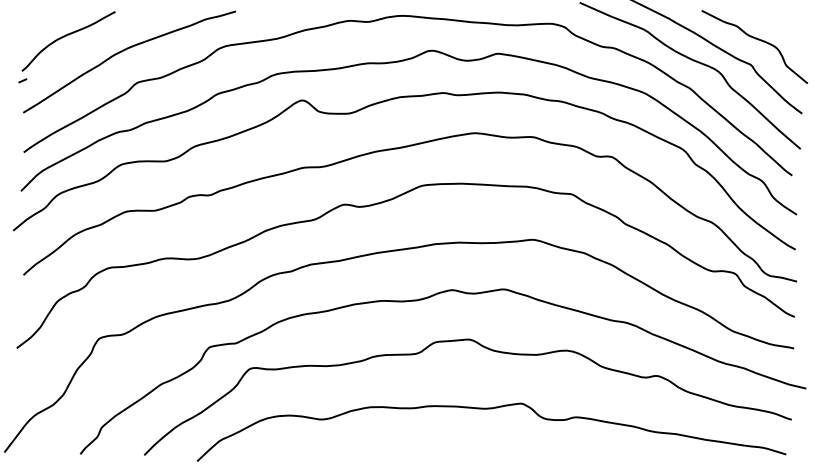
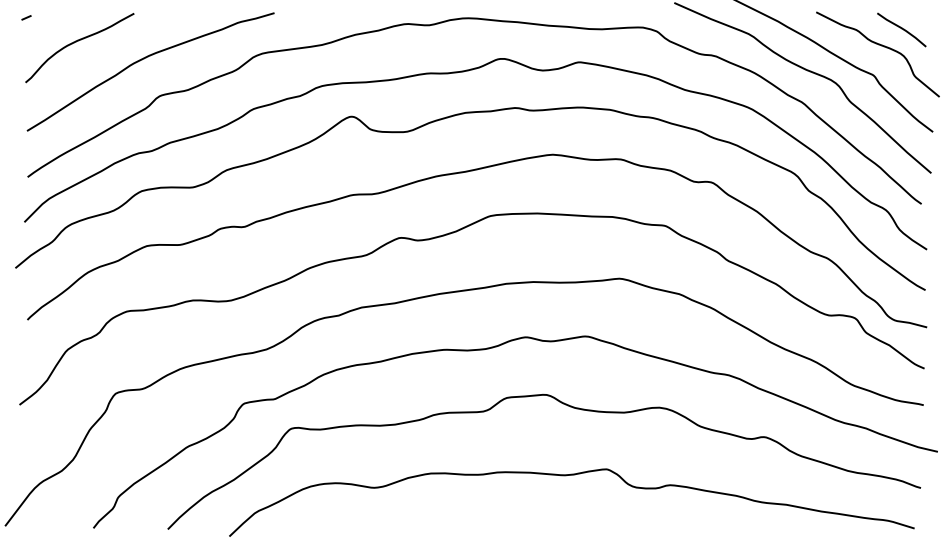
curve: (775, 25) -> (901, 29), added
line: (22, 80) -> (26, 17), moved

